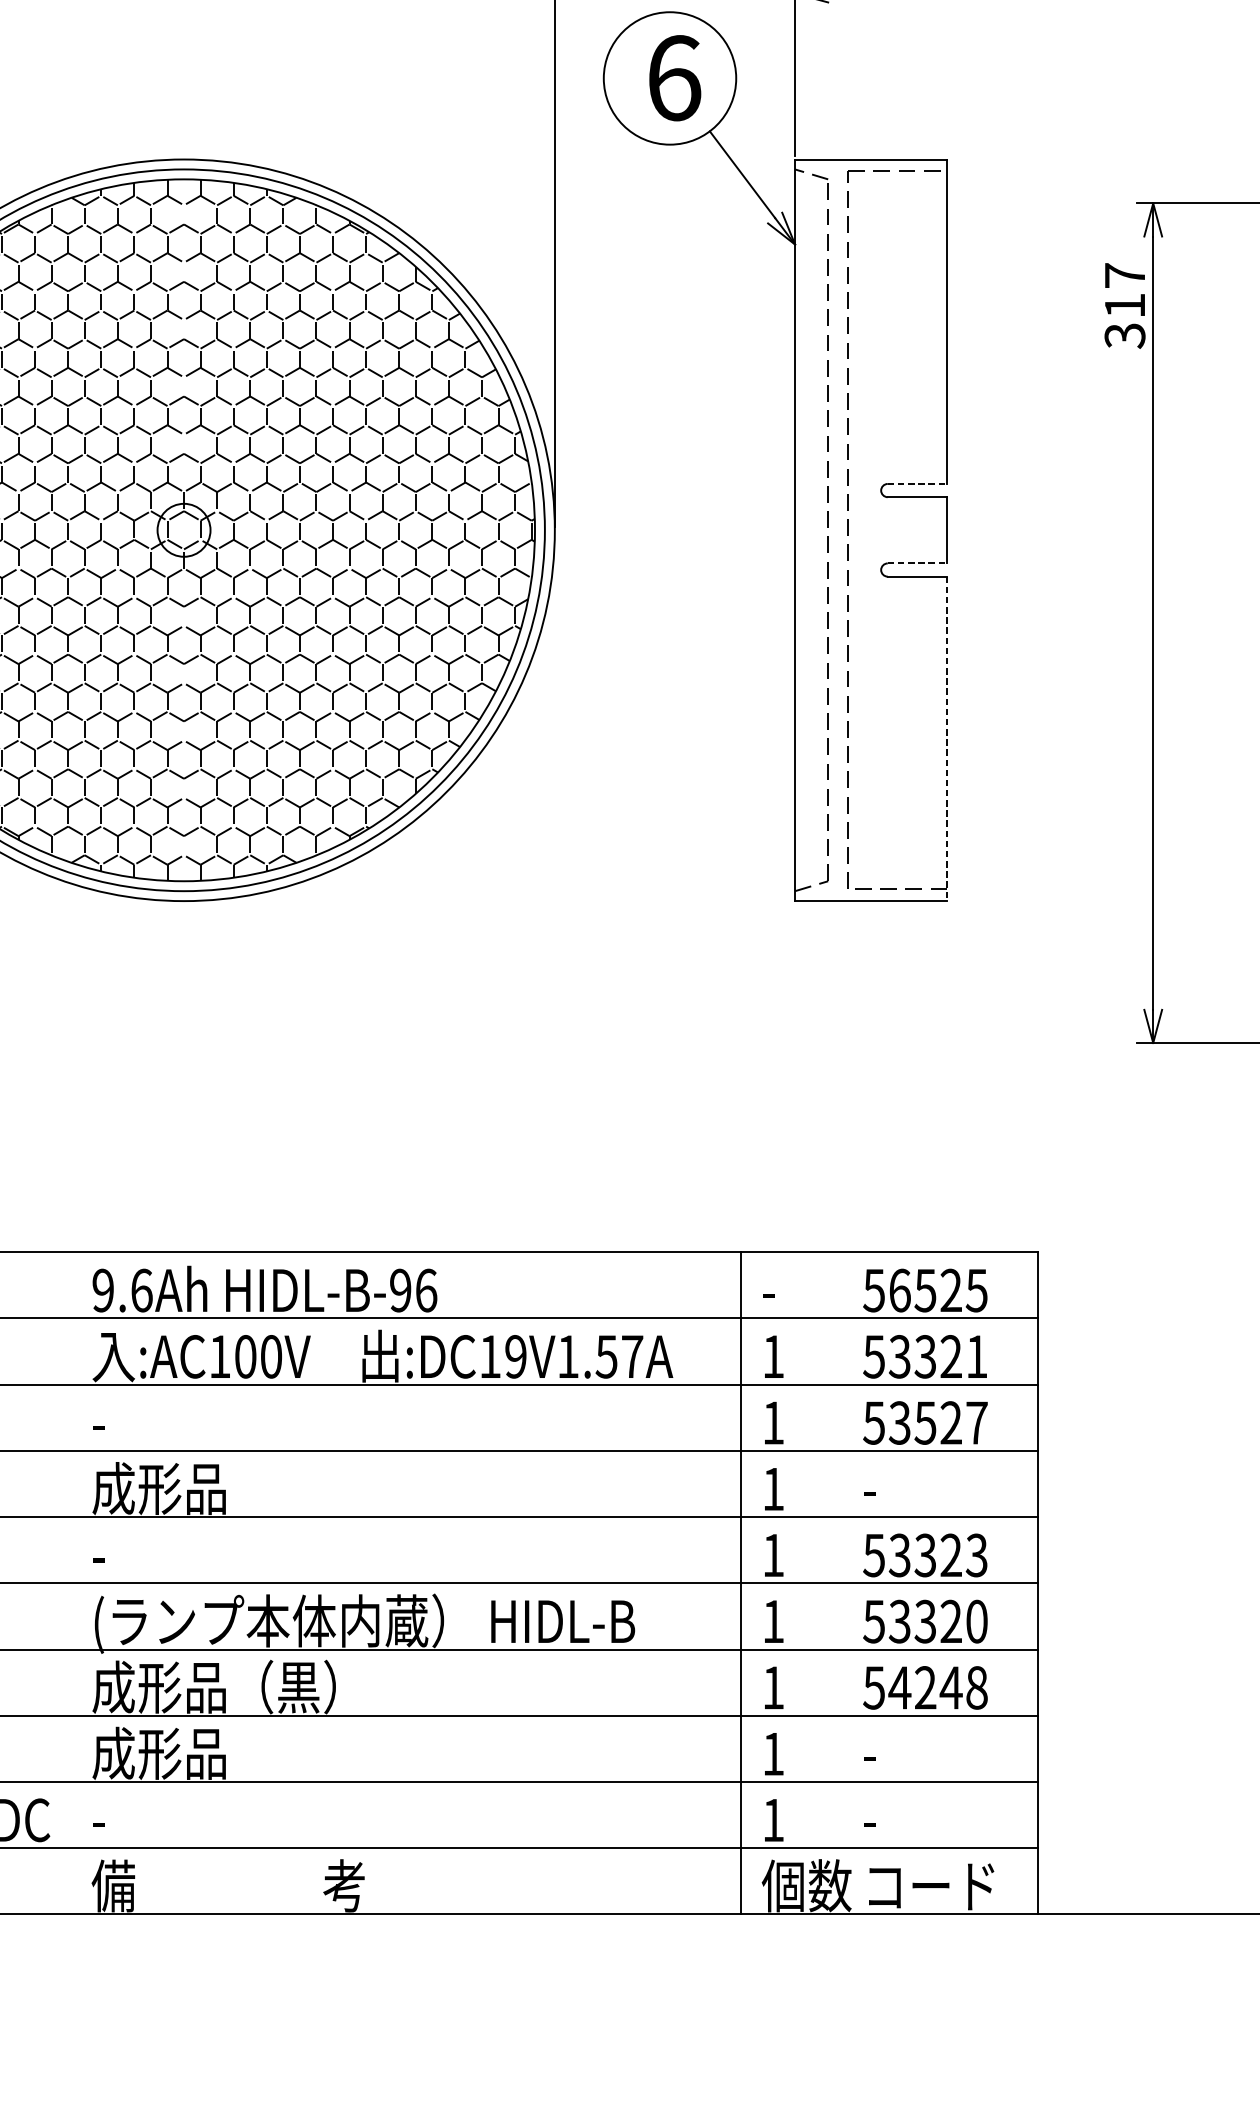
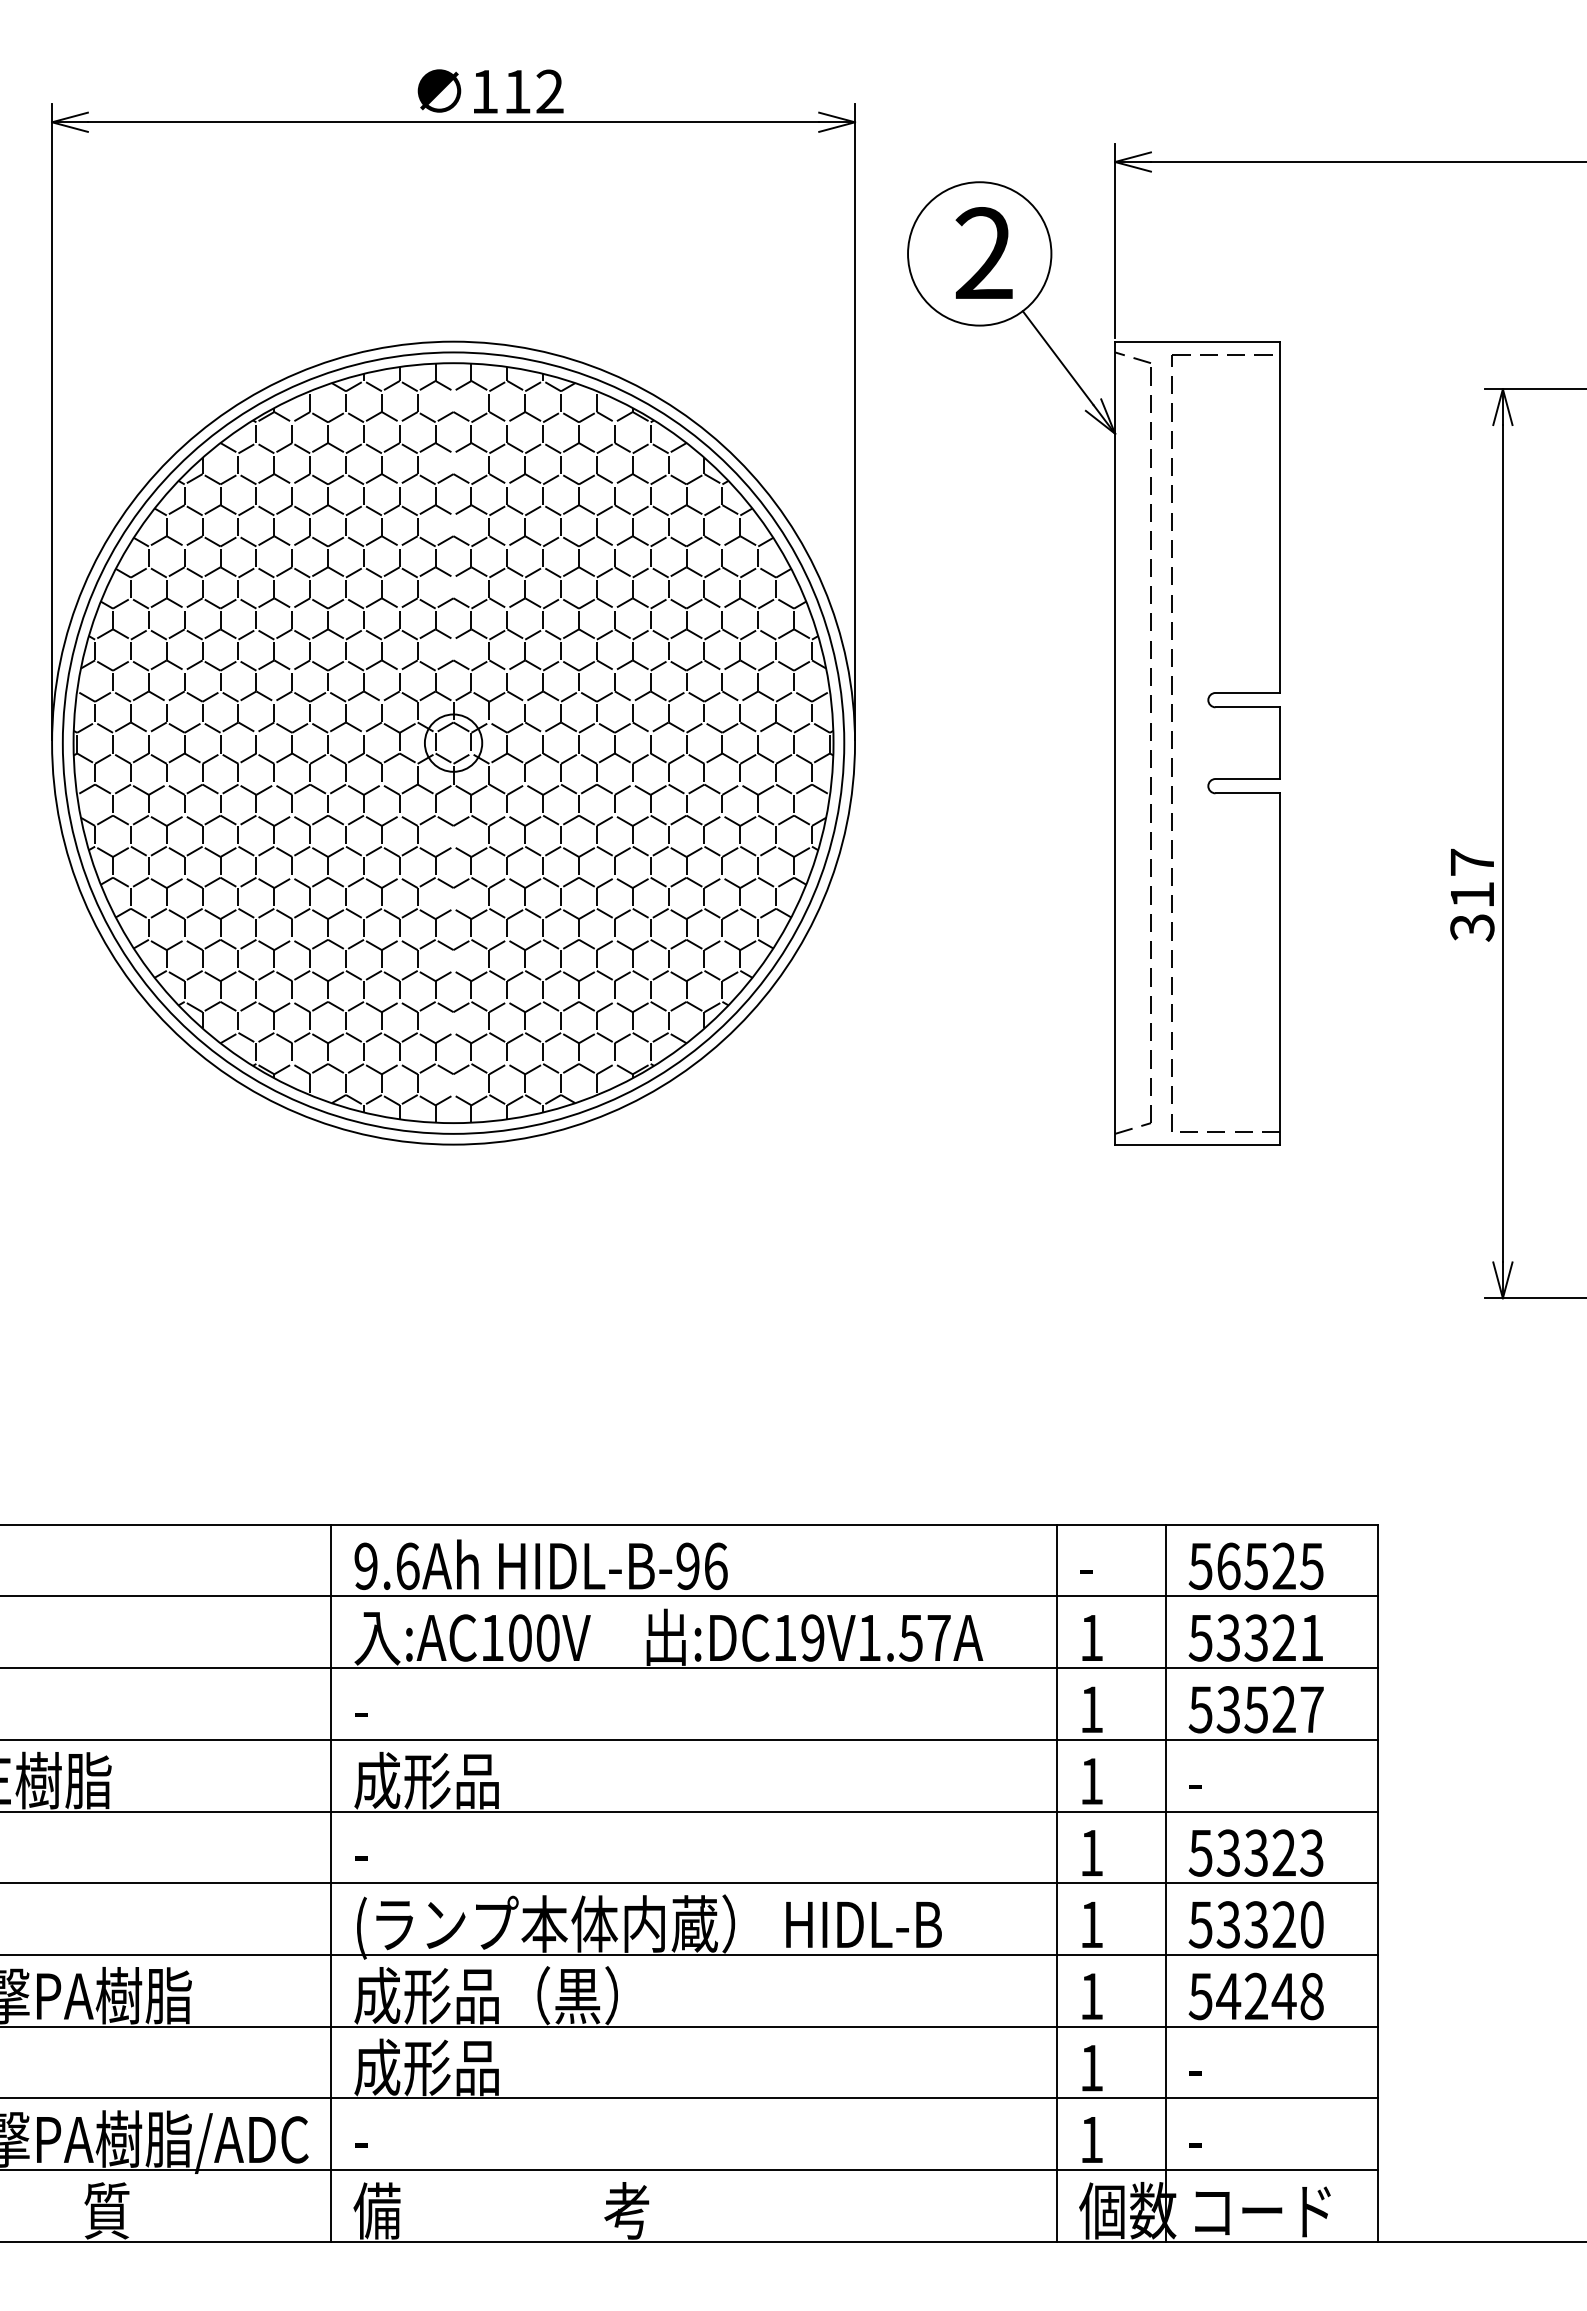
text: (674, 78) -> (984, 253), 6 -> 2
text: (1125, 305) -> (1472, 894), moved
line: (918, 483) -> (1248, 692), dashed -> solid
line: (918, 563) -> (1248, 779), dashed -> solid
line: (947, 738) -> (1280, 968), dashed -> solid
line: (70, 1582) -> (330, 1882), added
line: (841, 1582) -> (1165, 1882), added

